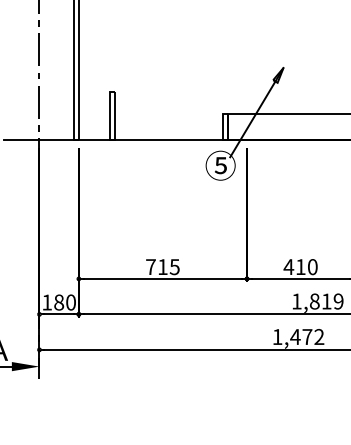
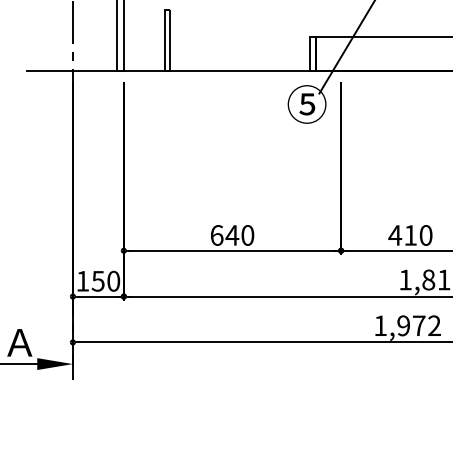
text: (162, 267) -> (231, 235), 715 -> 640
text: (59, 302) -> (98, 281), 180 -> 150
text: (295, 337) -> (403, 326), 1,472 -> 1,972

